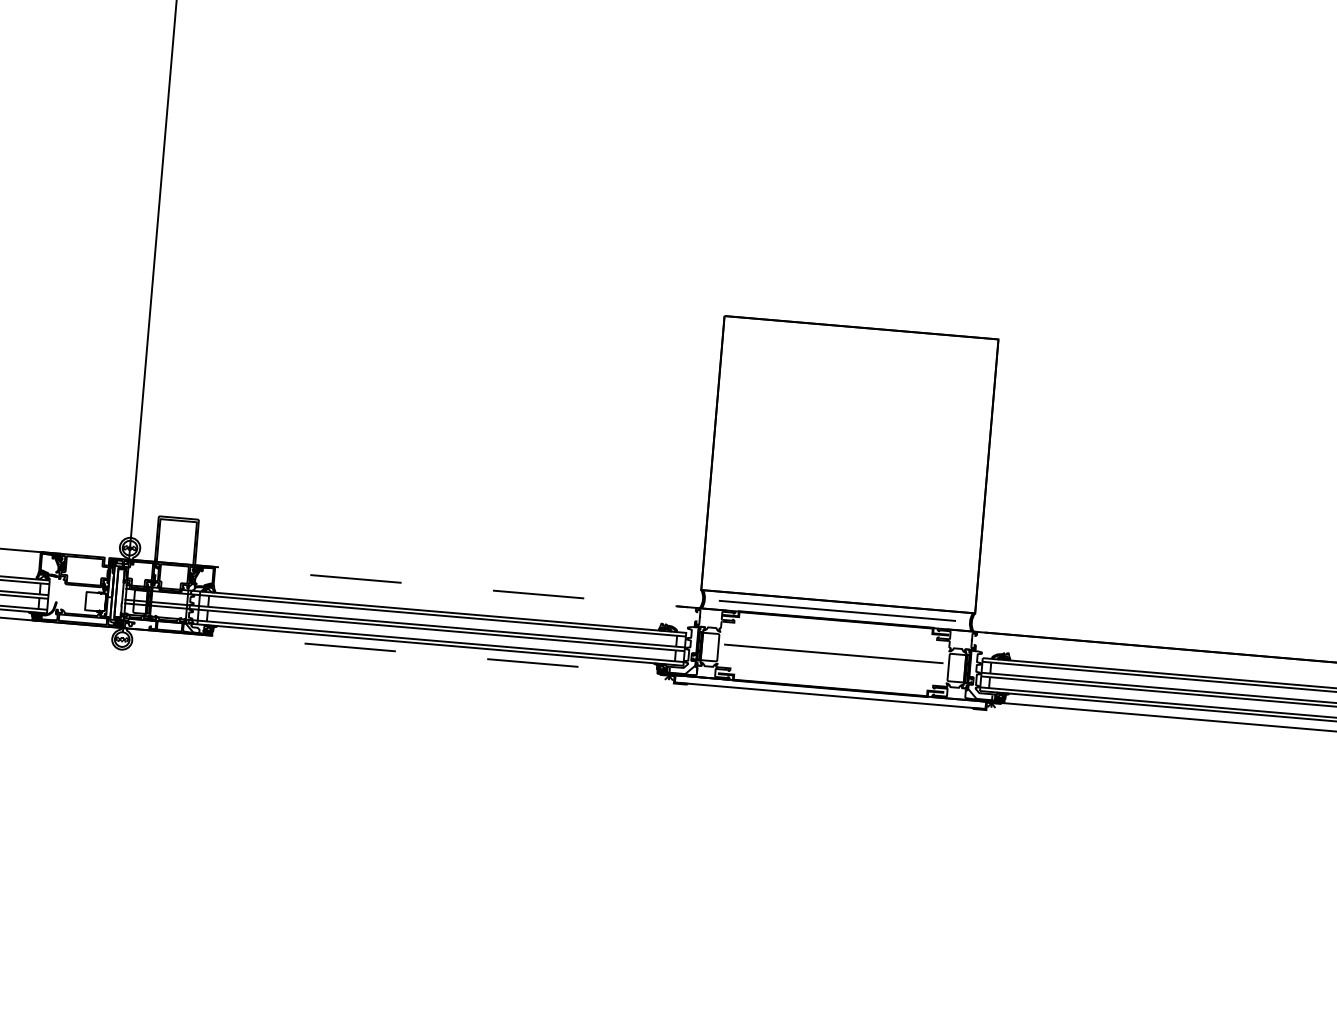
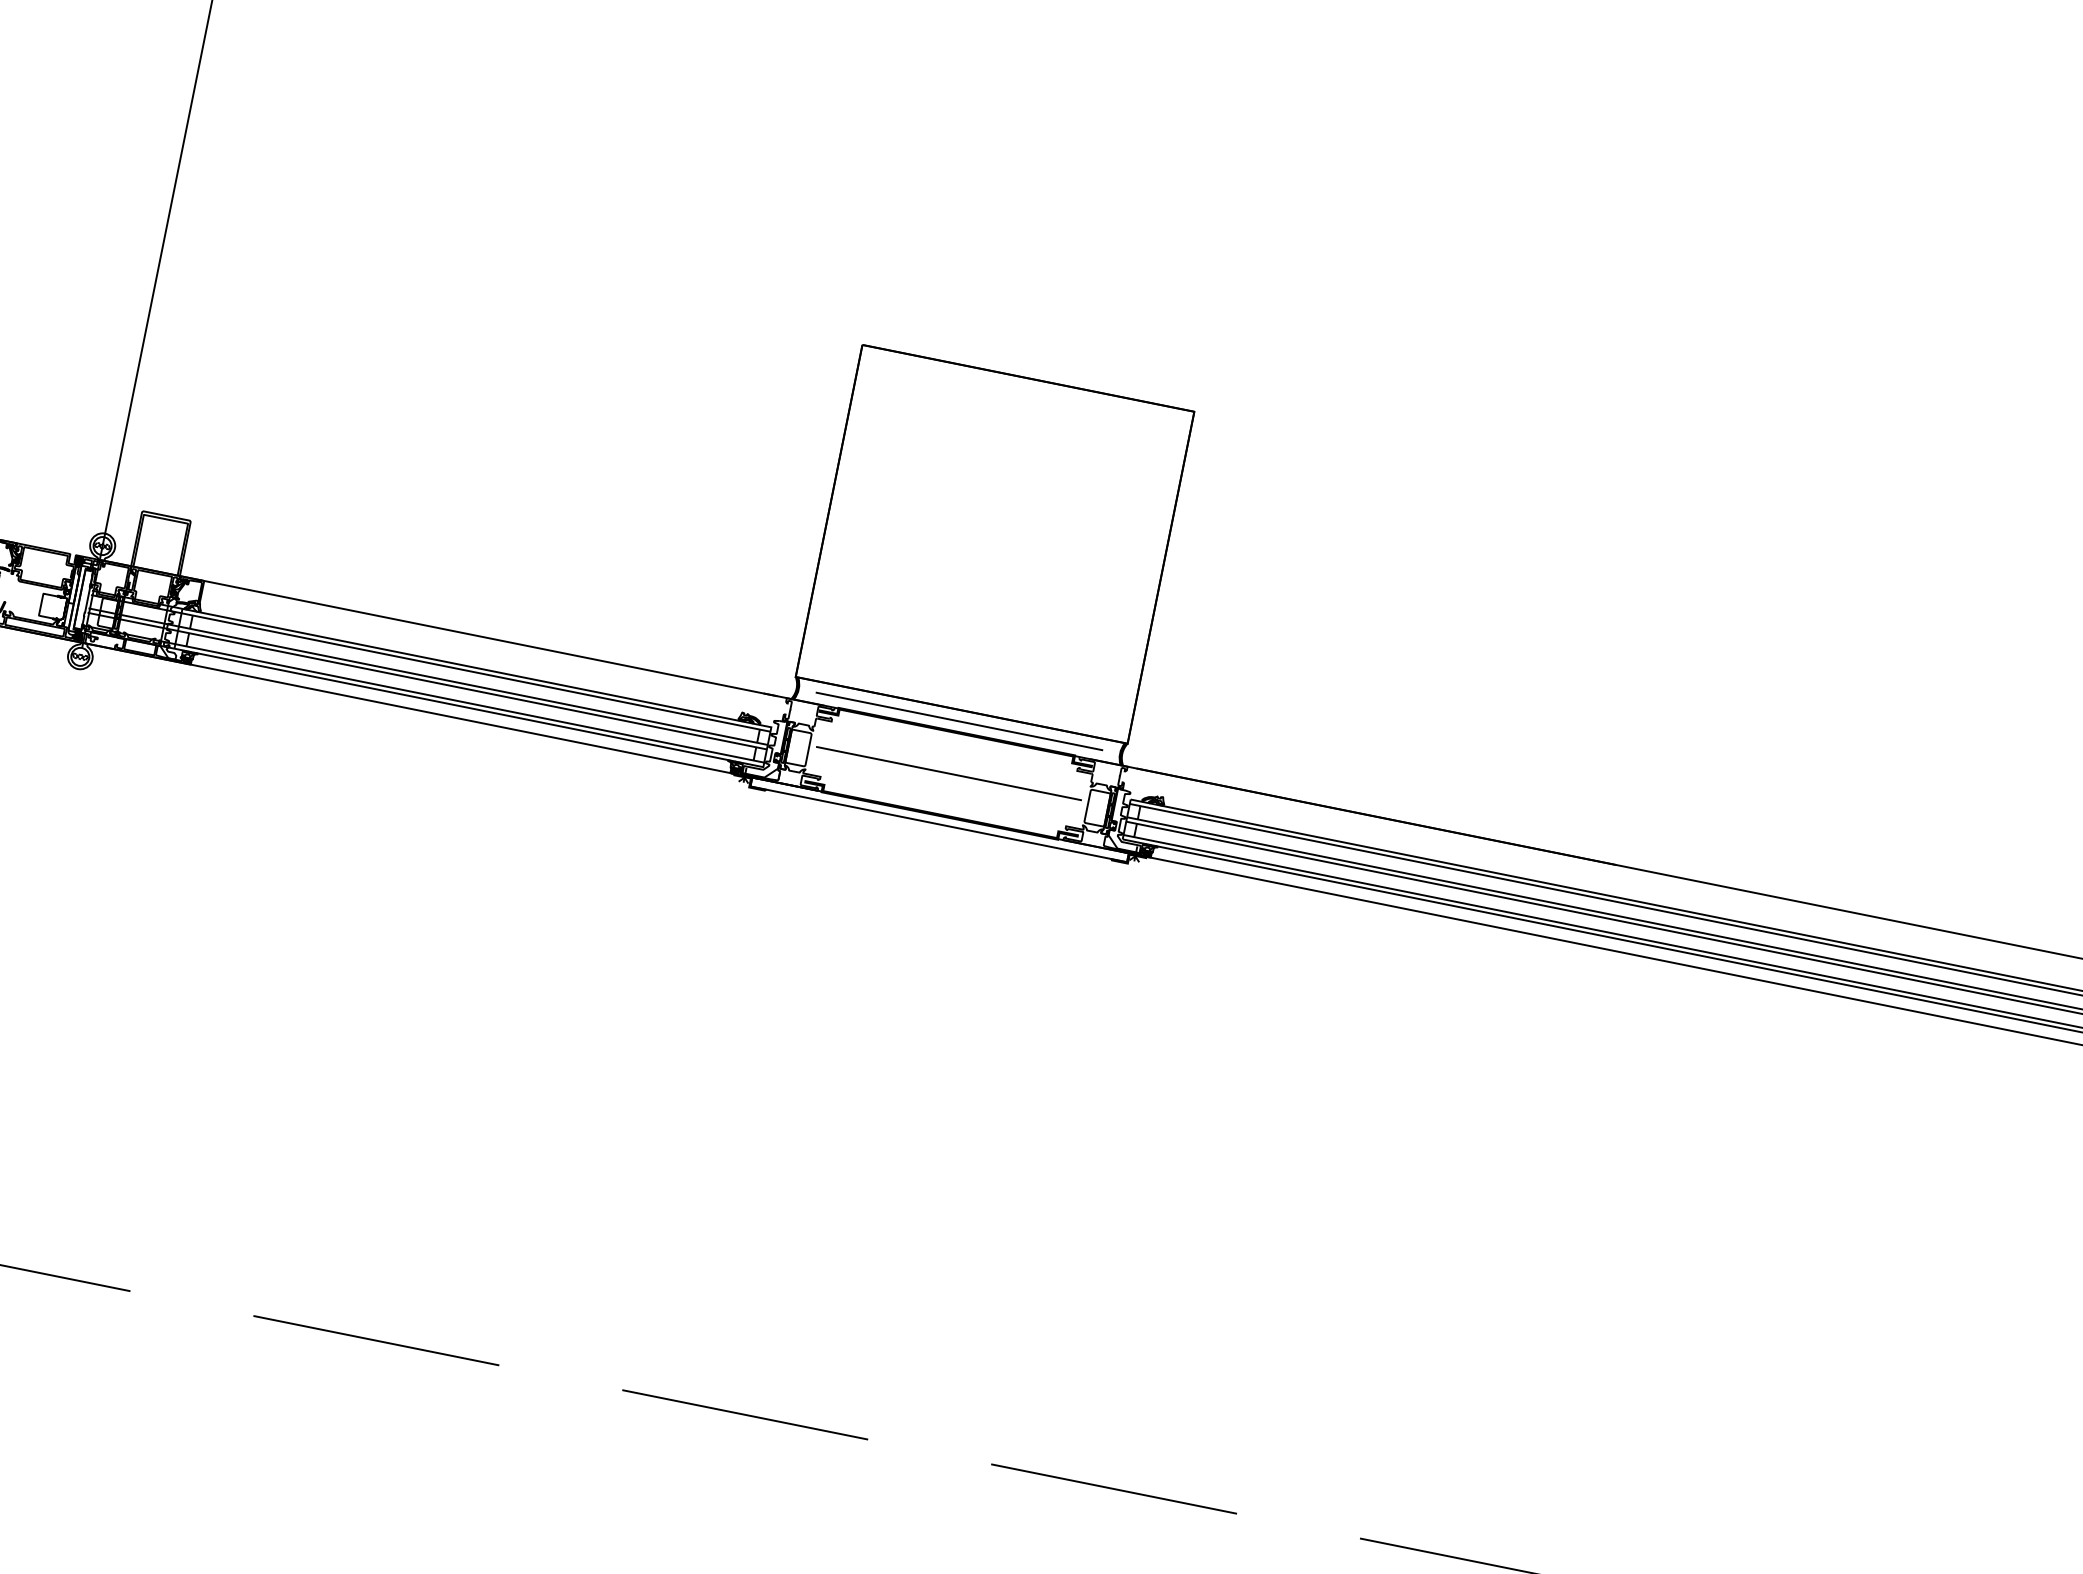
line: (407, 583) -> (437, 627), dashed -> solid
line: (402, 652) -> (421, 711), dashed -> solid

